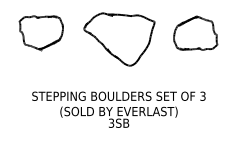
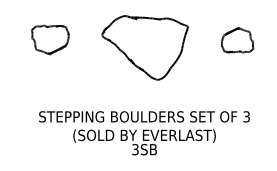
part: (41, 32) -> (50, 39), size x0.7
part: (195, 33) -> (237, 40), size x0.6

